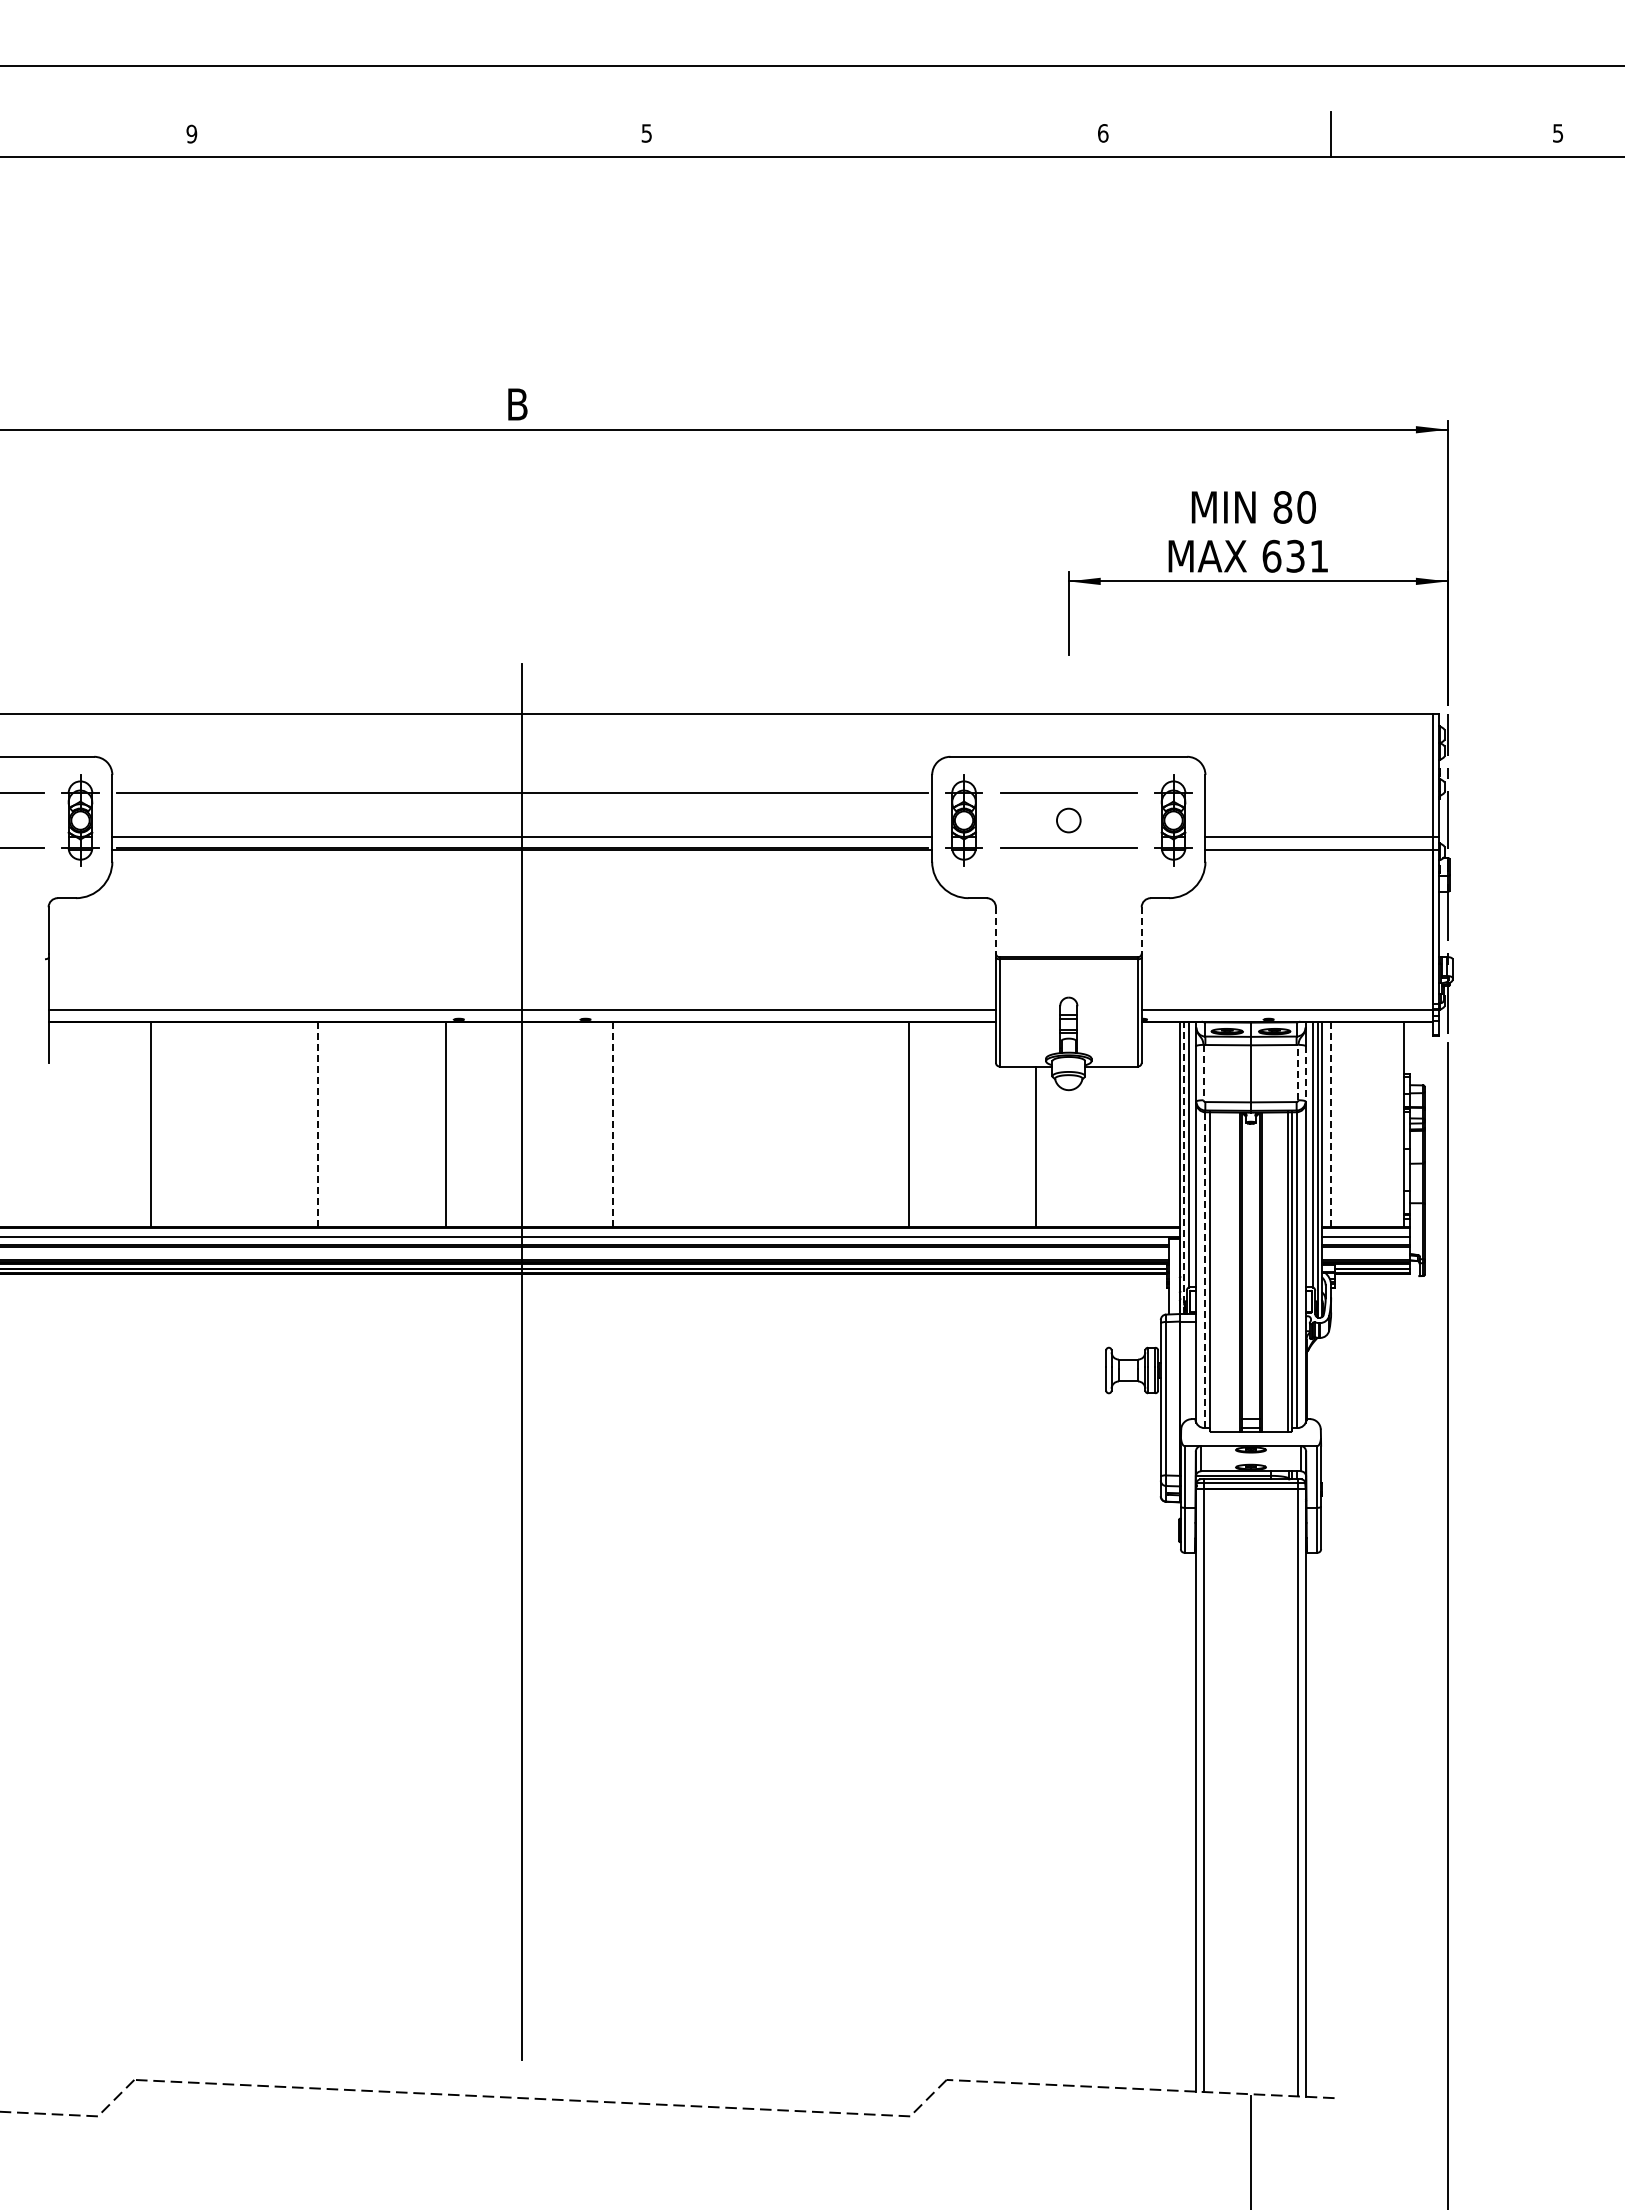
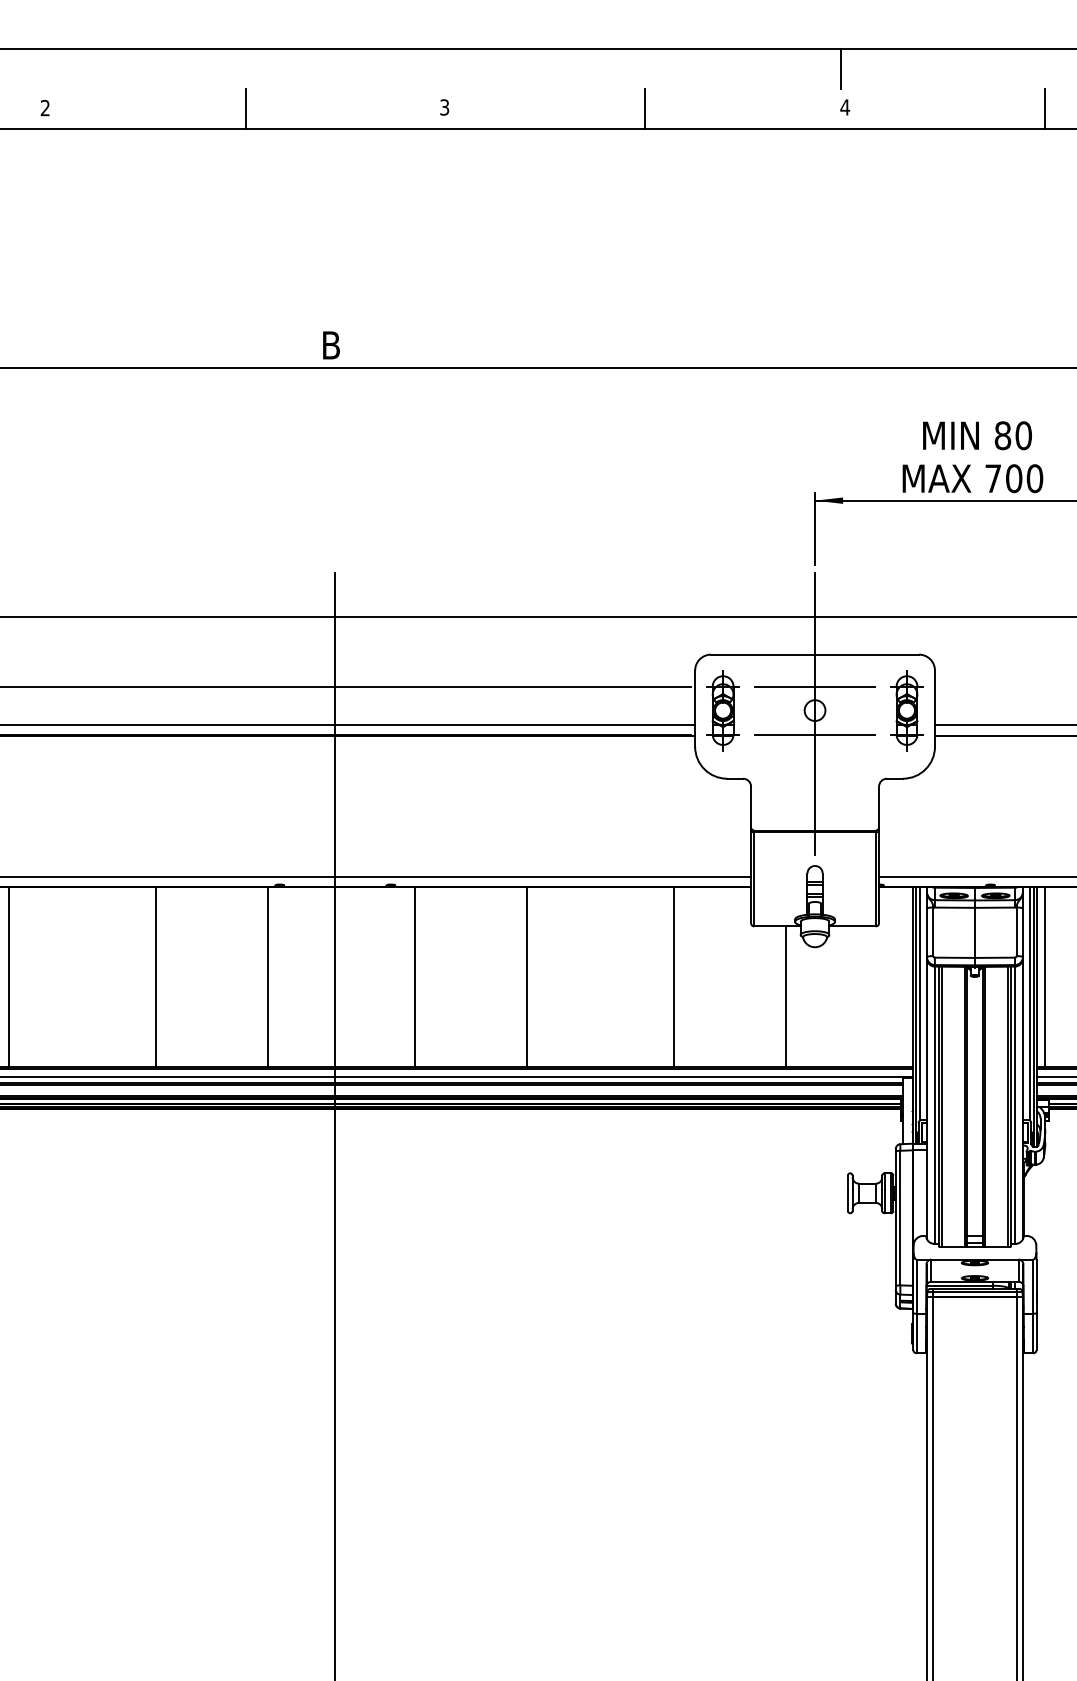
line: (1098, 88) -> (841, 68), added
text: (646, 132) -> (444, 106), 5 -> 3
text: (191, 133) -> (45, 107), 9 -> 2
text: (1102, 133) -> (844, 107), 6 -> 4
line: (420, 134) -> (246, 108), added
line: (875, 134) -> (645, 108), added
text: (1295, 555) -> (1014, 477), 631 -> 700
line: (1068, 824) -> (814, 714), added
line: (995, 930) -> (750, 807), dashed -> solid
line: (1141, 930) -> (878, 807), dashed -> solid
line: (1203, 1072) -> (933, 931), dashed -> solid
line: (1298, 1072) -> (1016, 931), dashed -> solid
line: (1305, 1073) -> (1022, 932), dashed -> solid
line: (740, 1123) -> (526, 976), added
line: (318, 1124) -> (156, 977), dashed -> solid
line: (613, 1124) -> (415, 977), dashed -> solid
line: (1331, 1124) -> (1045, 977), dashed -> solid
line: (1184, 1167) -> (916, 1015), dashed -> solid
line: (1205, 1270) -> (935, 1105), dashed -> solid
line: (1213, 1271) -> (942, 1106), added

